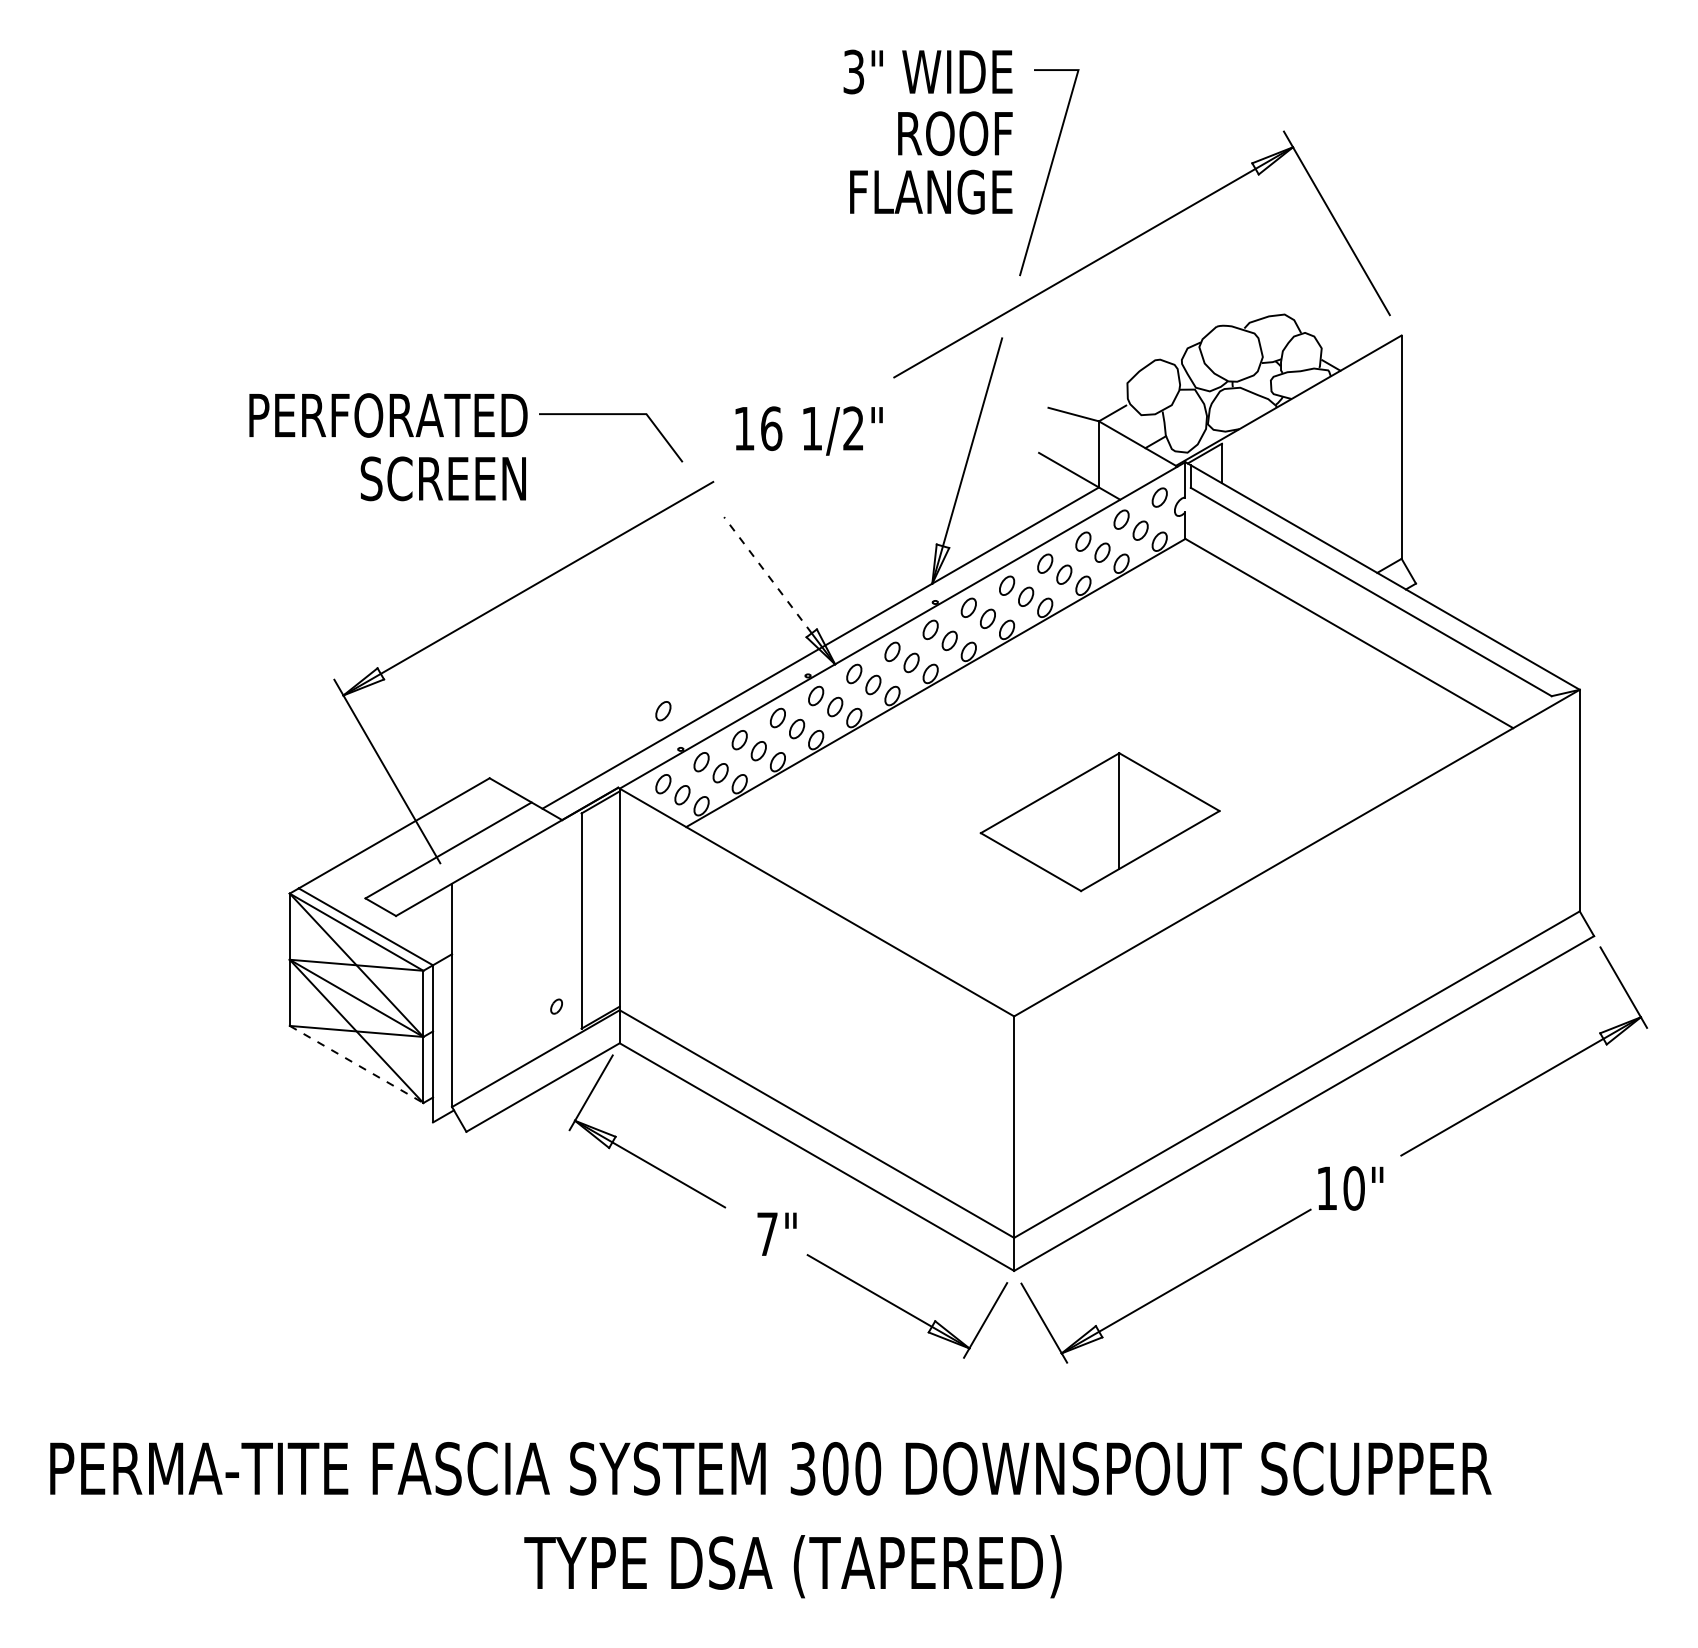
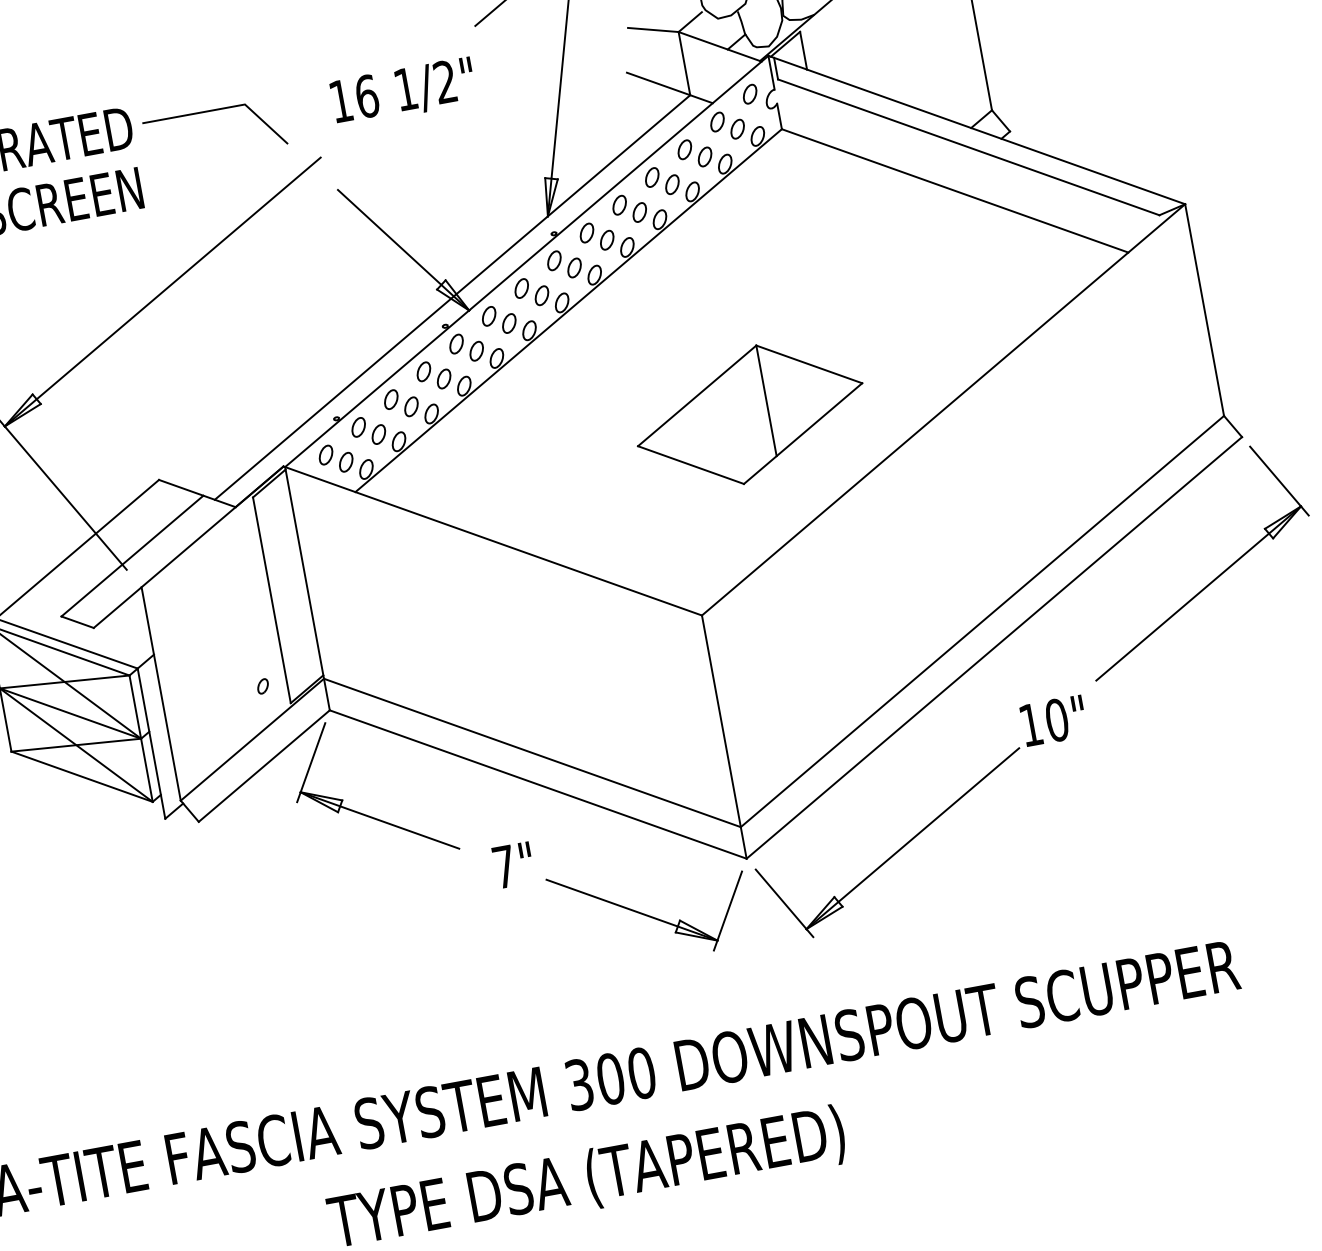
line: (767, 575) -> (388, 237), dashed -> solid
circle: (663, 711) -> (313, 385), removed
line: (357, 1064) -> (82, 776), dashed -> solid

